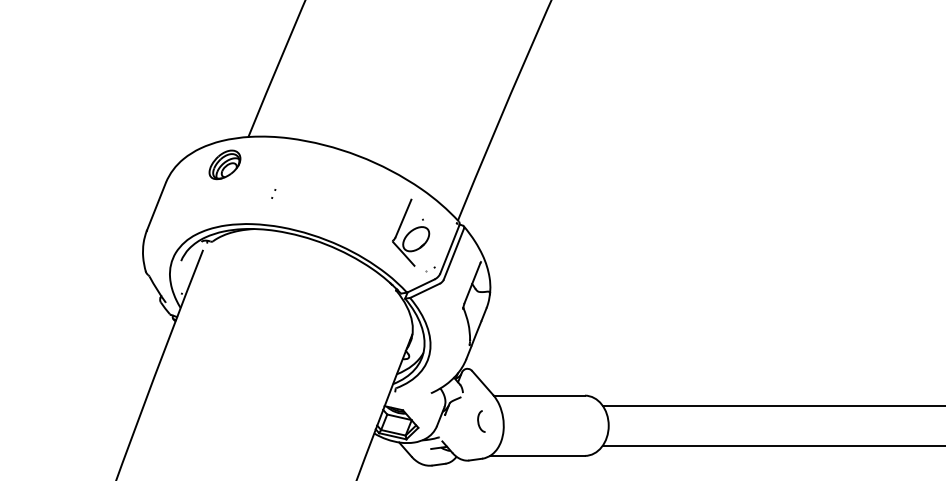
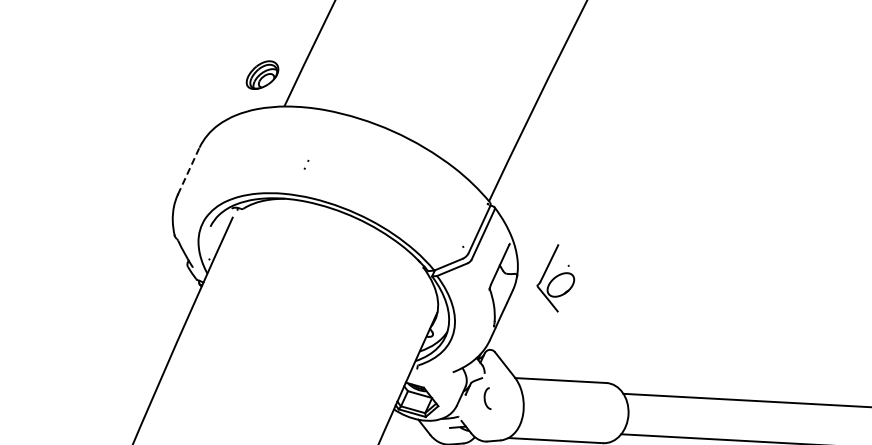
part: (224, 164) -> (262, 74), moved
line: (156, 206) -> (188, 170), solid -> dashed
part: (411, 232) -> (556, 278), moved
curve: (479, 421) -> (485, 398), moved

